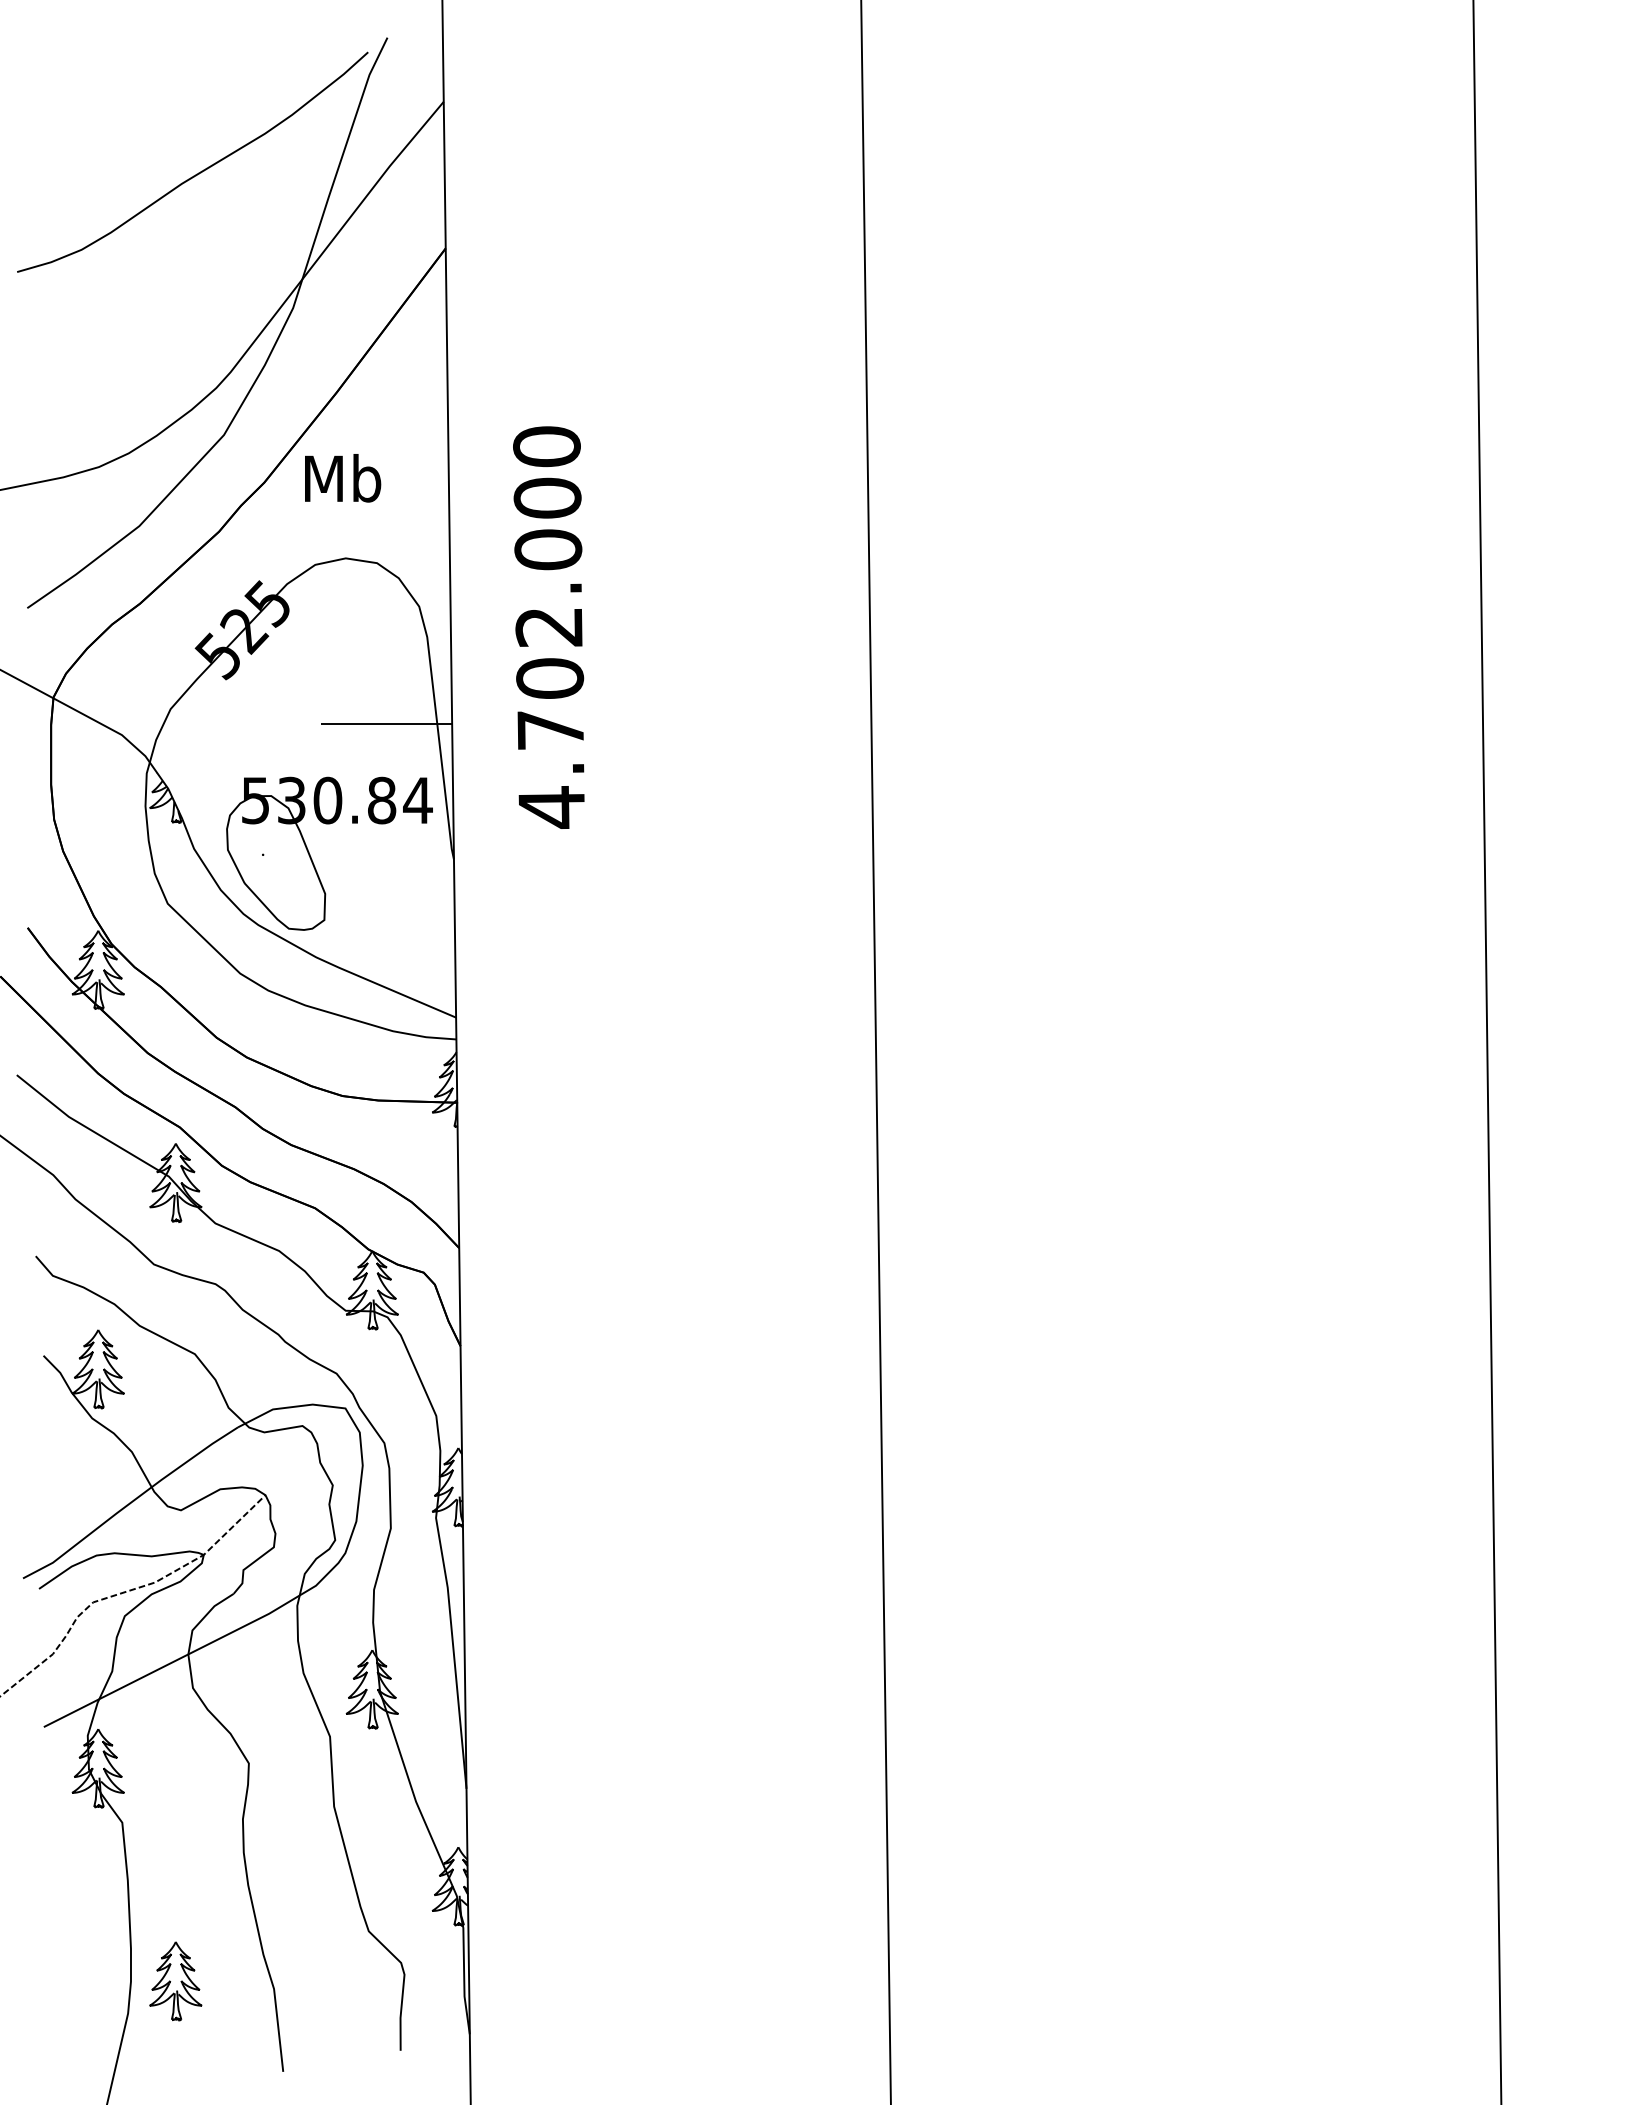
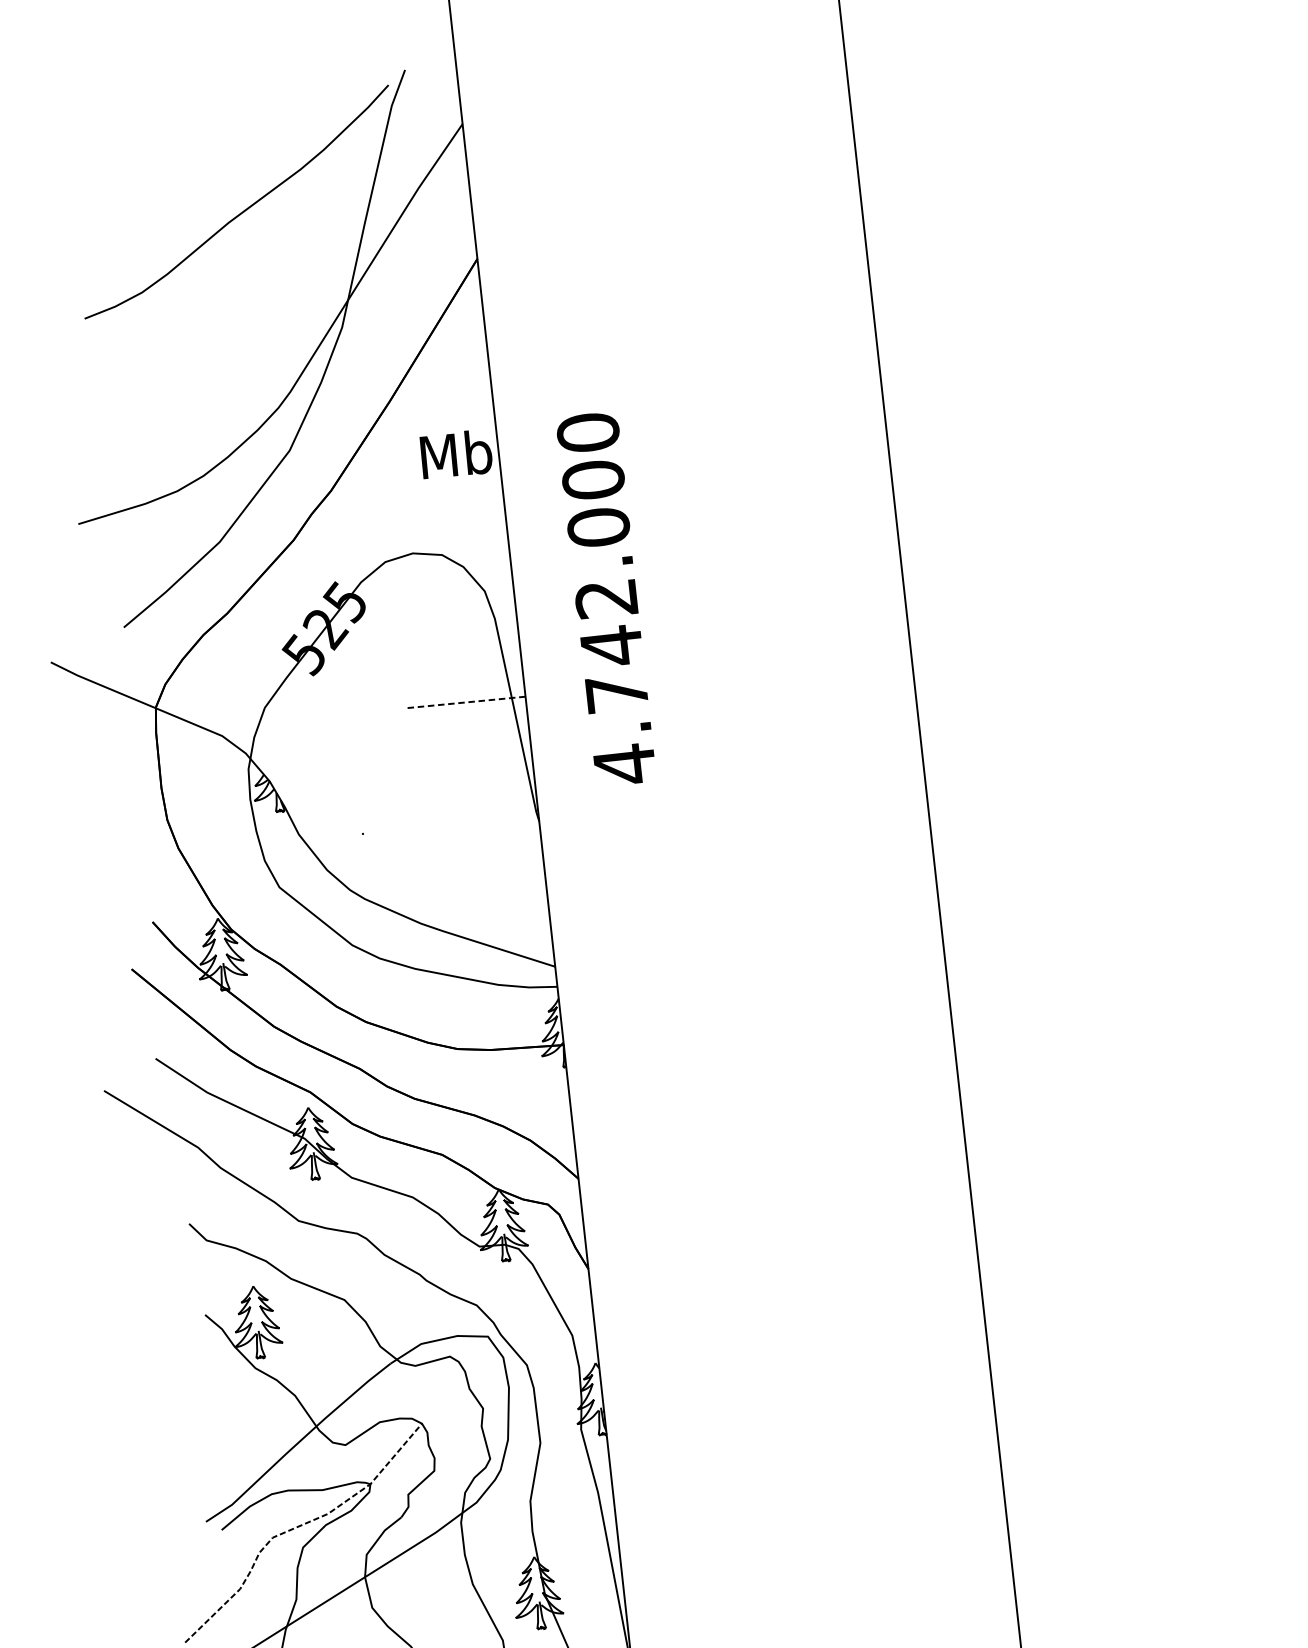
text: (343, 478) -> (456, 454), moved
text: (550, 678) -> (612, 645), 4.702.000 -> 4.742.000
line: (386, 724) -> (465, 702), solid -> dashed
part: (313, 861) -> (409, 835), removed

